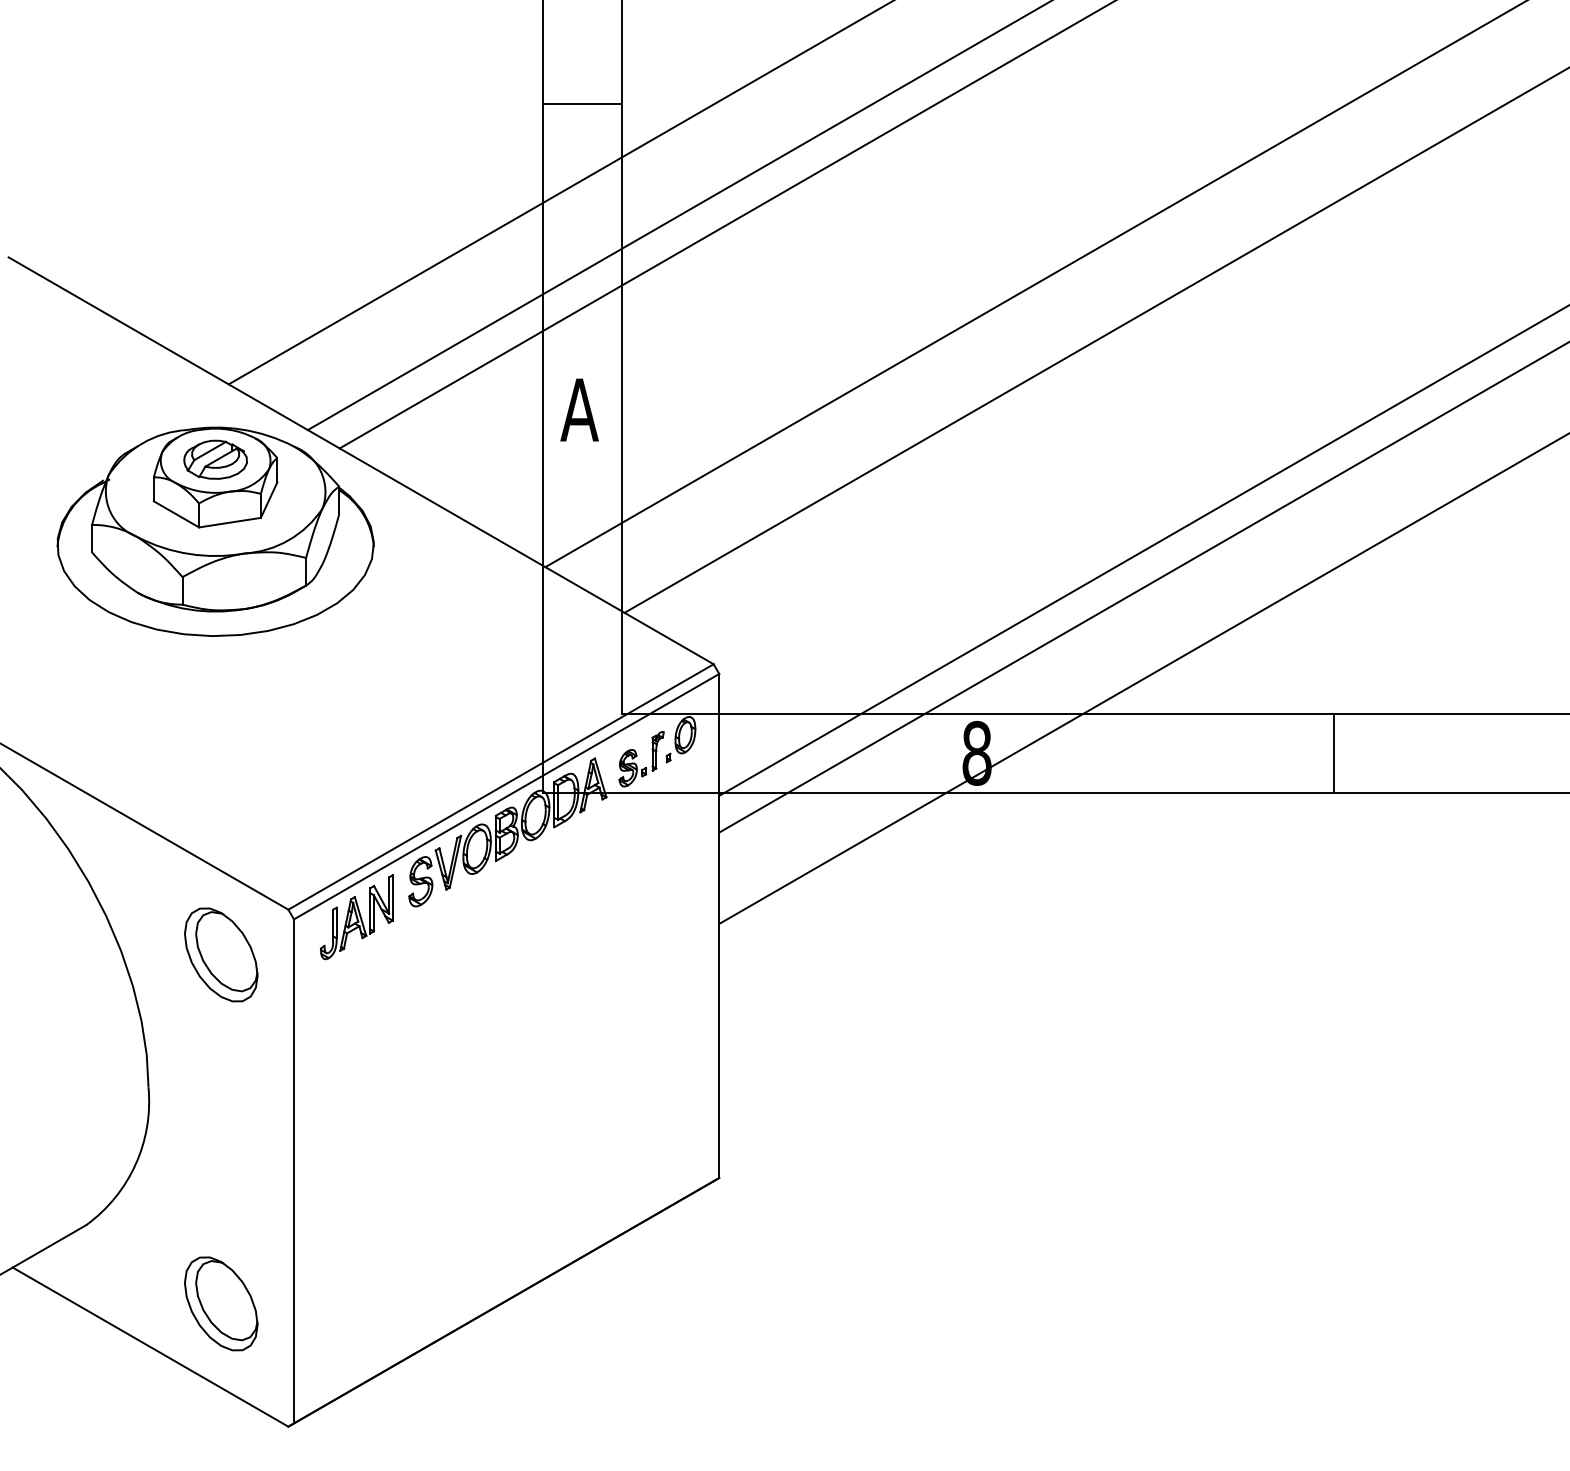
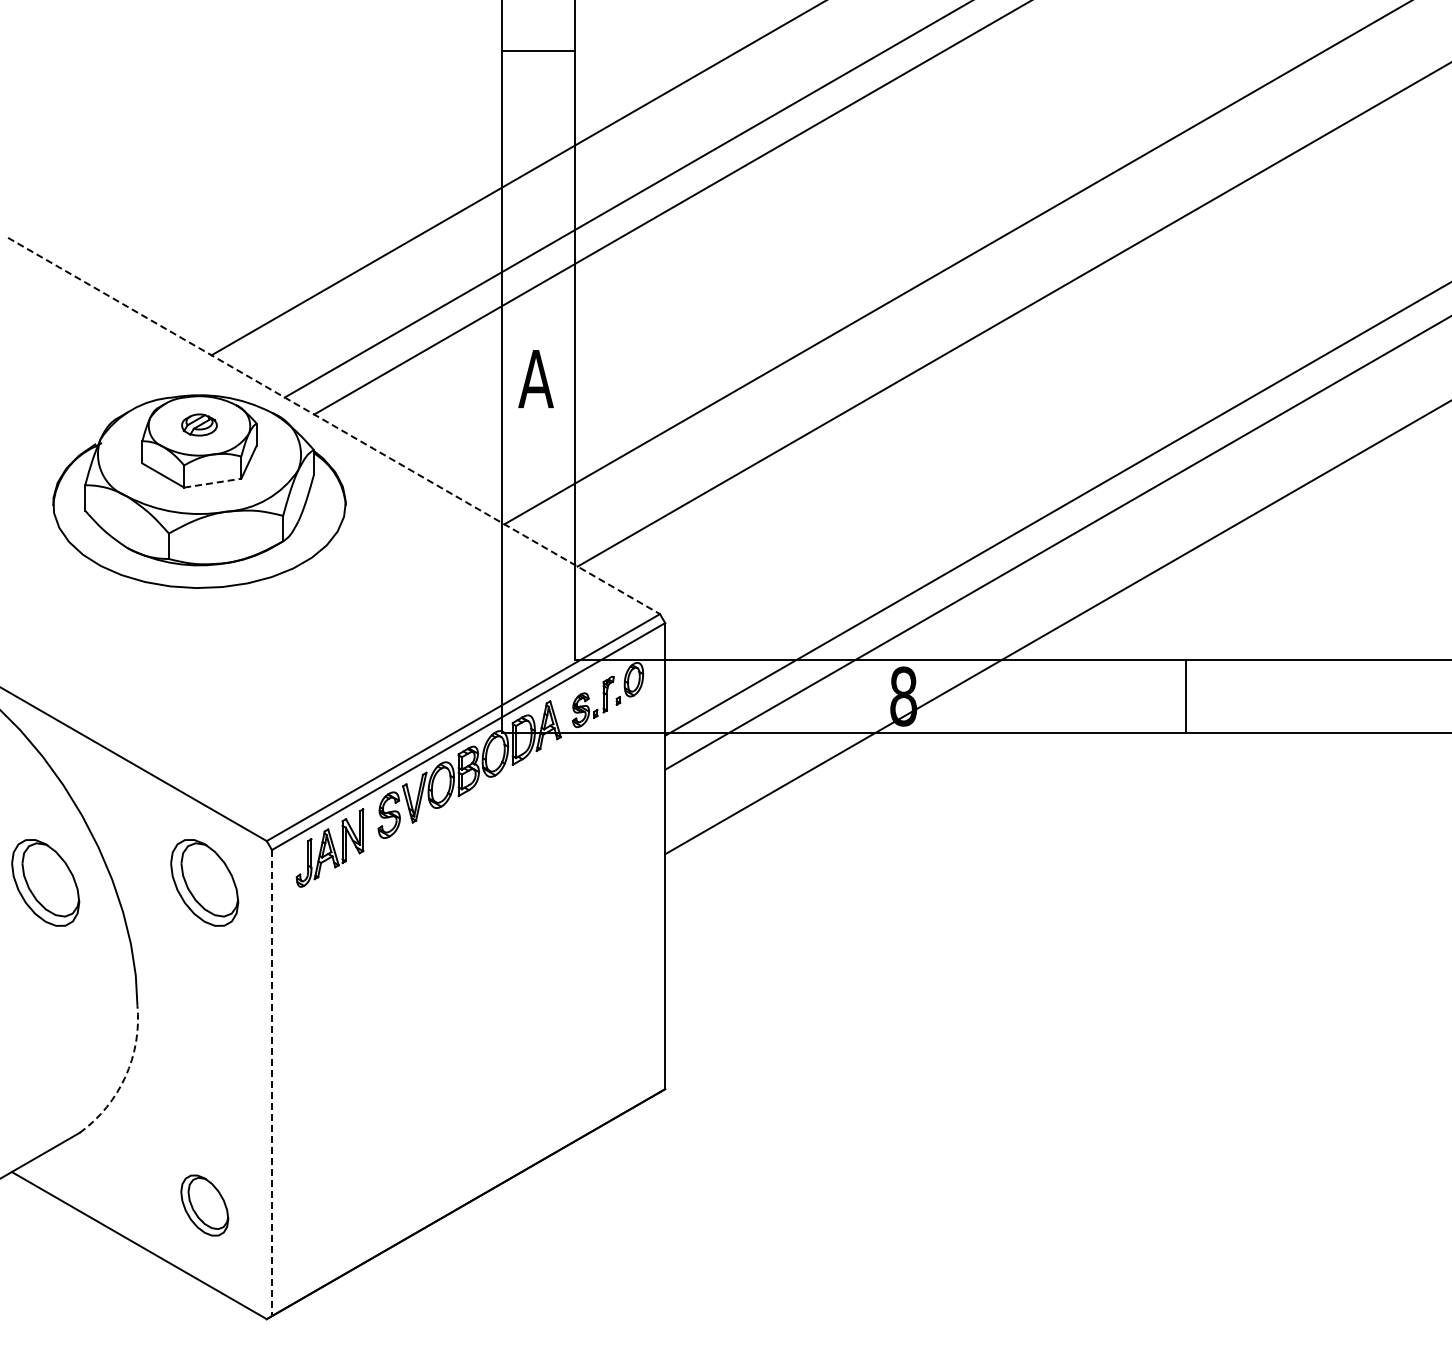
line: (582, 104) -> (538, 51), moved
part: (215, 459) -> (199, 424), size x0.6
line: (361, 461) -> (334, 426), solid -> dashed
line: (229, 523) -> (212, 483), solid -> dashed
line: (1333, 753) -> (1185, 696), moved
part: (49, 954) -> (45, 882), added
arc: (135, 1164) -> (125, 1076), solid -> dashed
line: (293, 1171) -> (271, 1083), solid -> dashed
part: (221, 1303) -> (204, 1205), size x0.7

